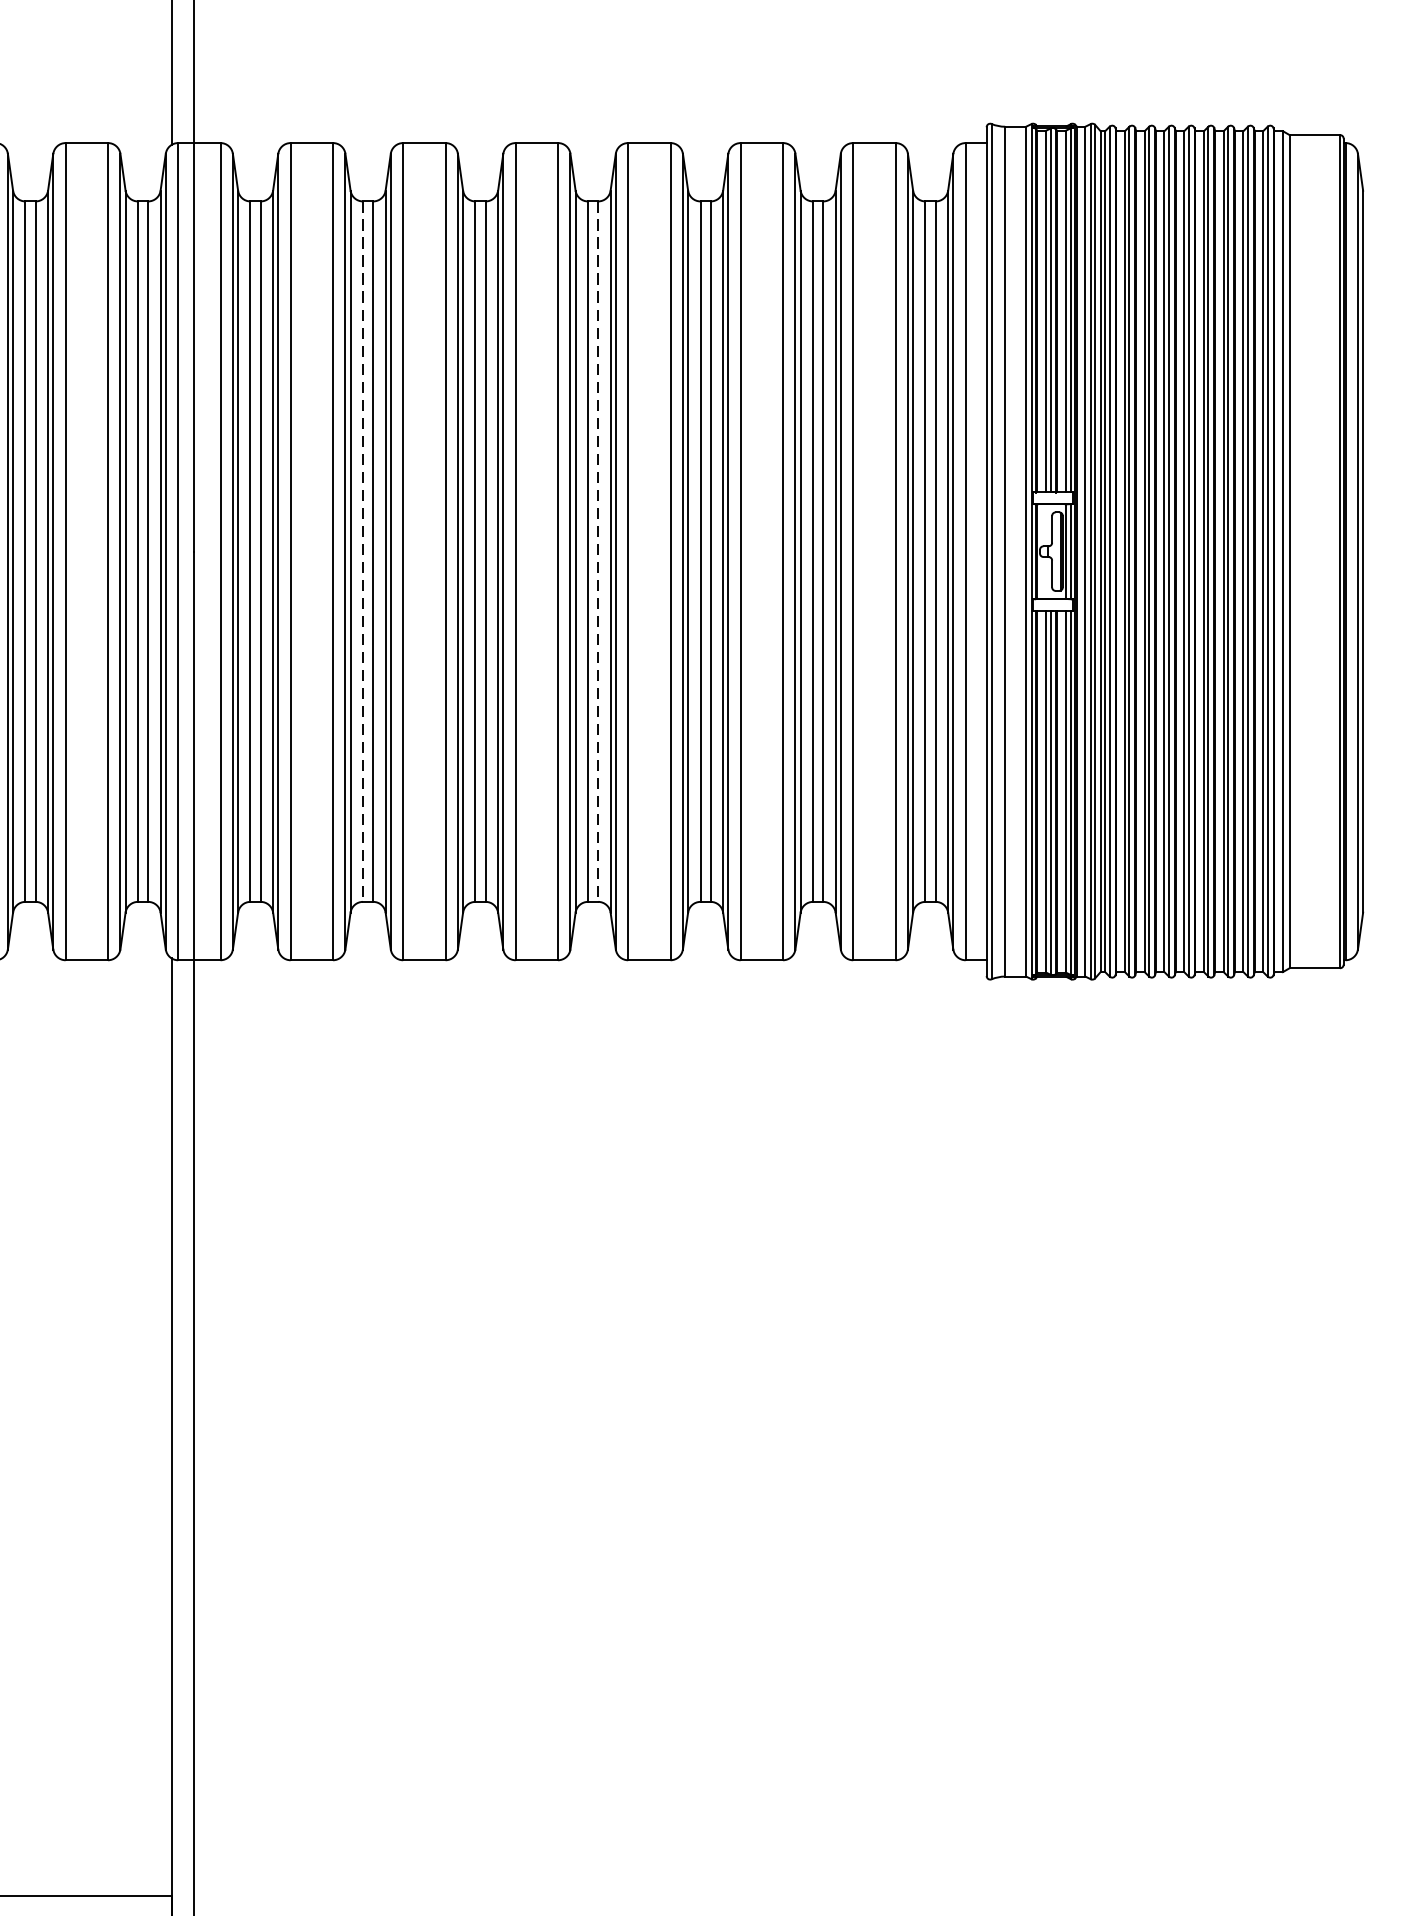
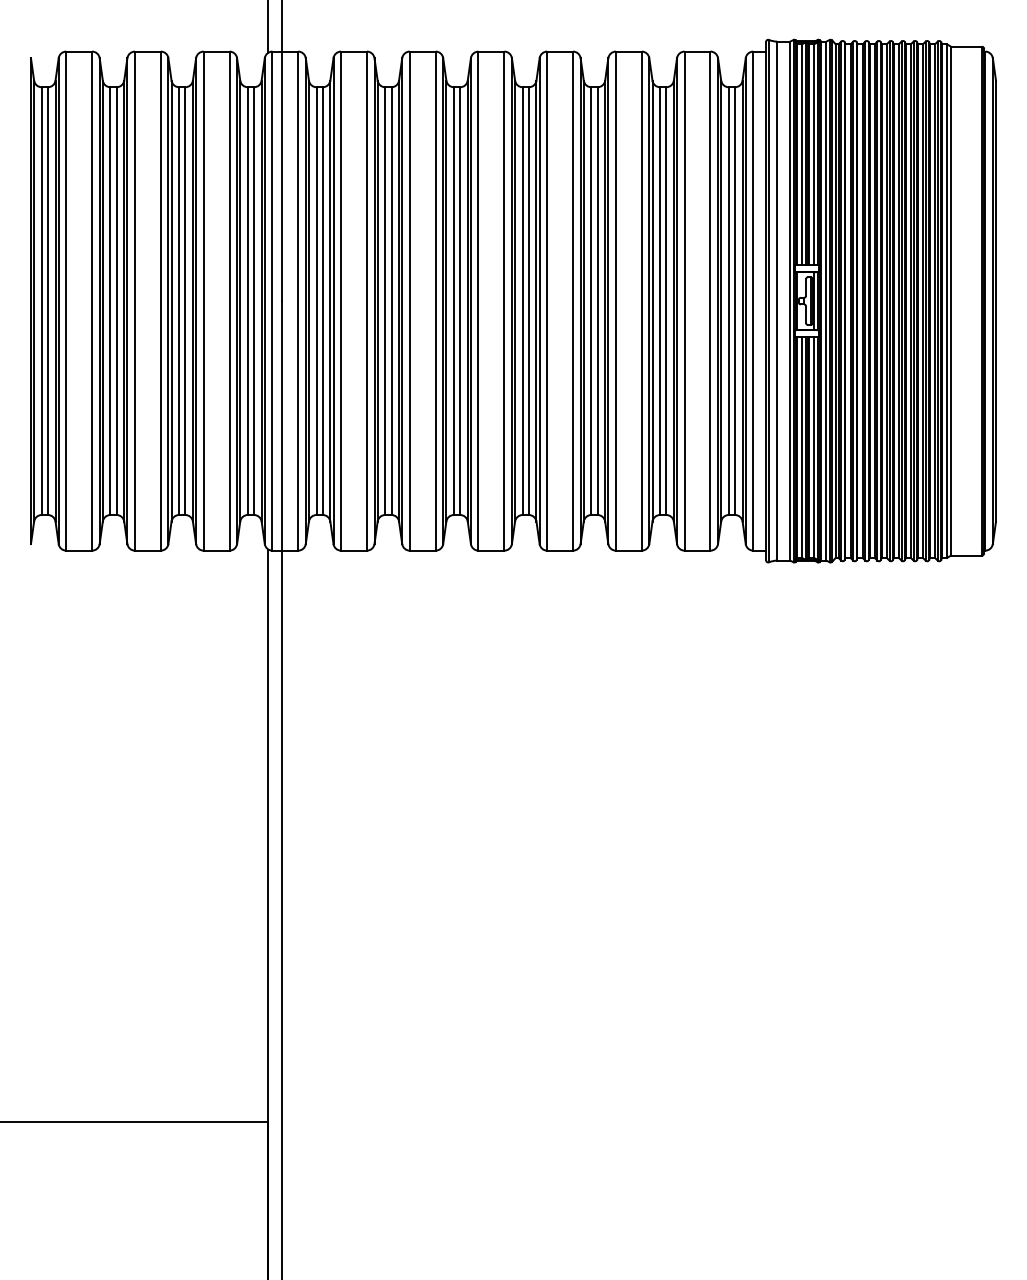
line: (363, 552) -> (385, 301), dashed -> solid
line: (597, 552) -> (528, 301), dashed -> solid

